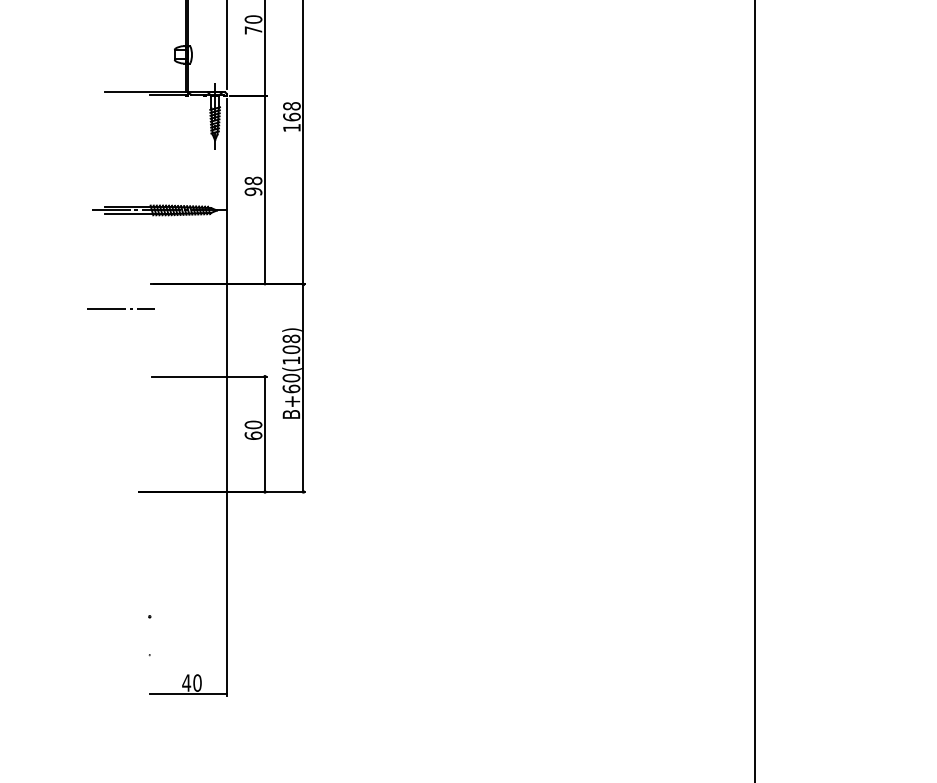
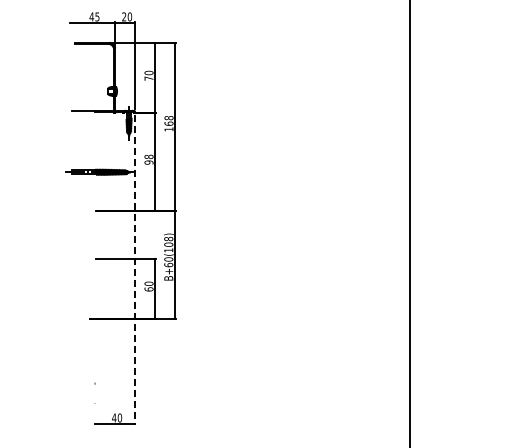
line: (121, 308) -> (80, 223), removed
line: (227, 397) -> (135, 269), solid -> dashed

